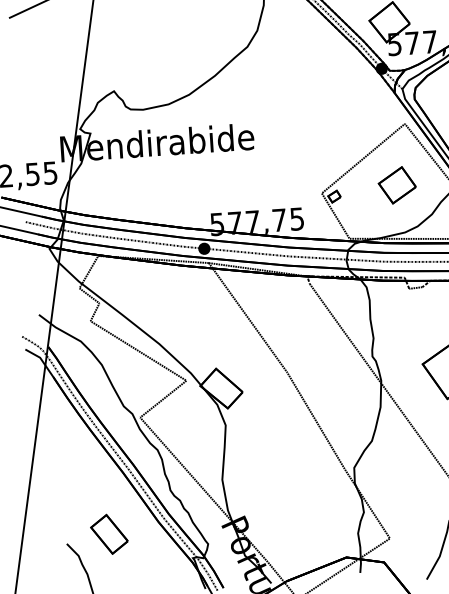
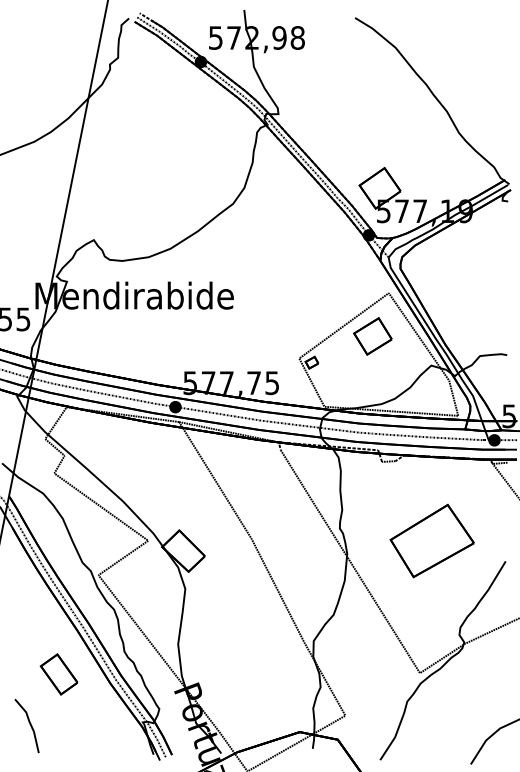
part: (396, 185) -> (372, 336), moved
part: (108, 534) -> (58, 674), moved

